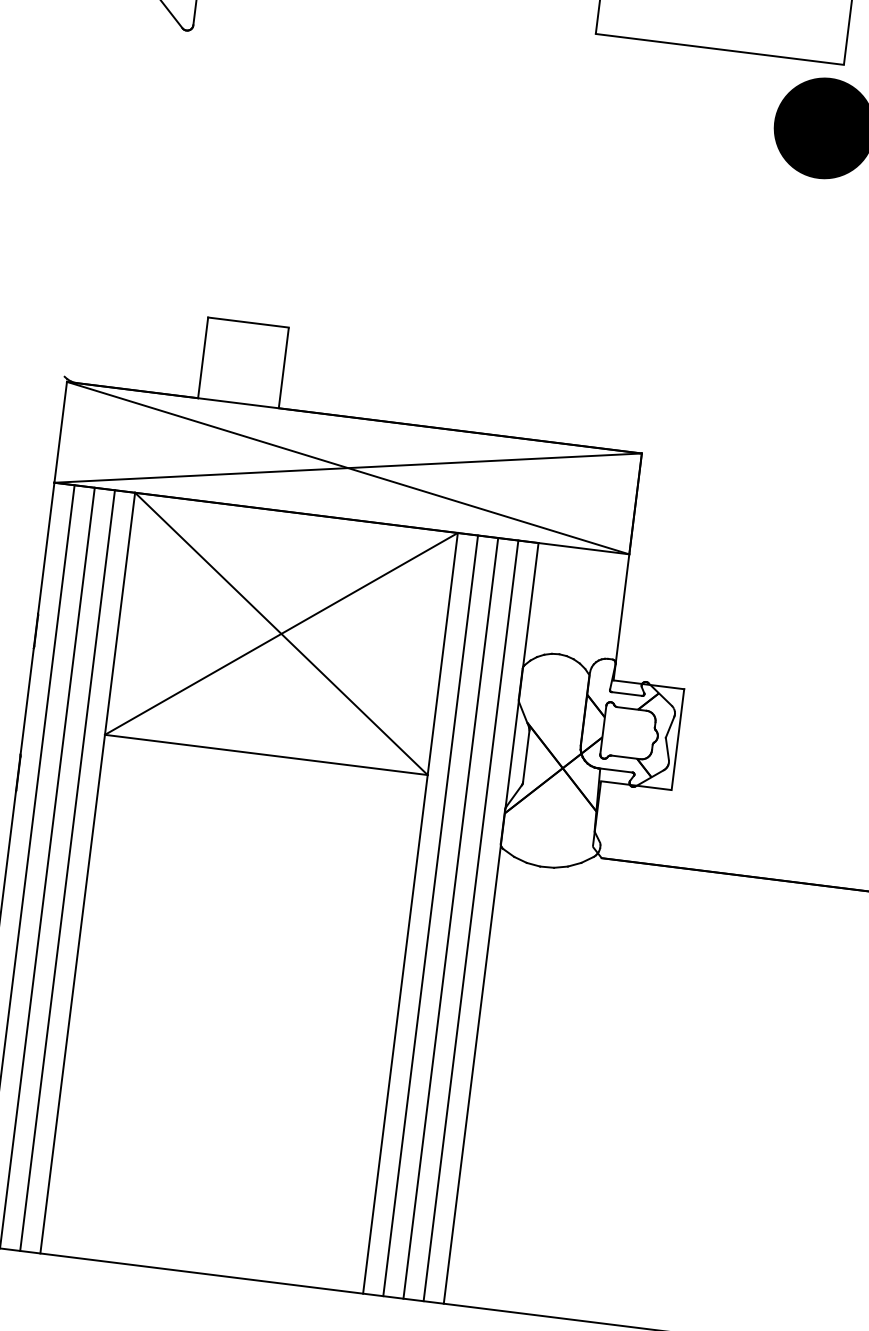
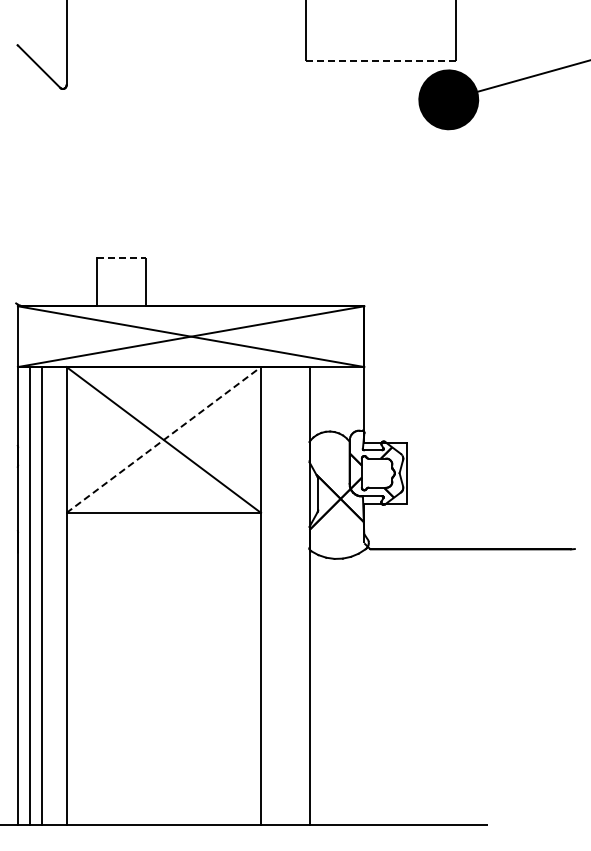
line: (719, 48) -> (380, 60), solid -> dashed
line: (248, 322) -> (121, 257), solid -> dashed
line: (281, 633) -> (163, 439), solid -> dashed
line: (67, 871) -> (54, 596), removed
line: (431, 916) -> (273, 596), removed
line: (451, 918) -> (285, 596), removed
line: (470, 921) -> (297, 596), removed

